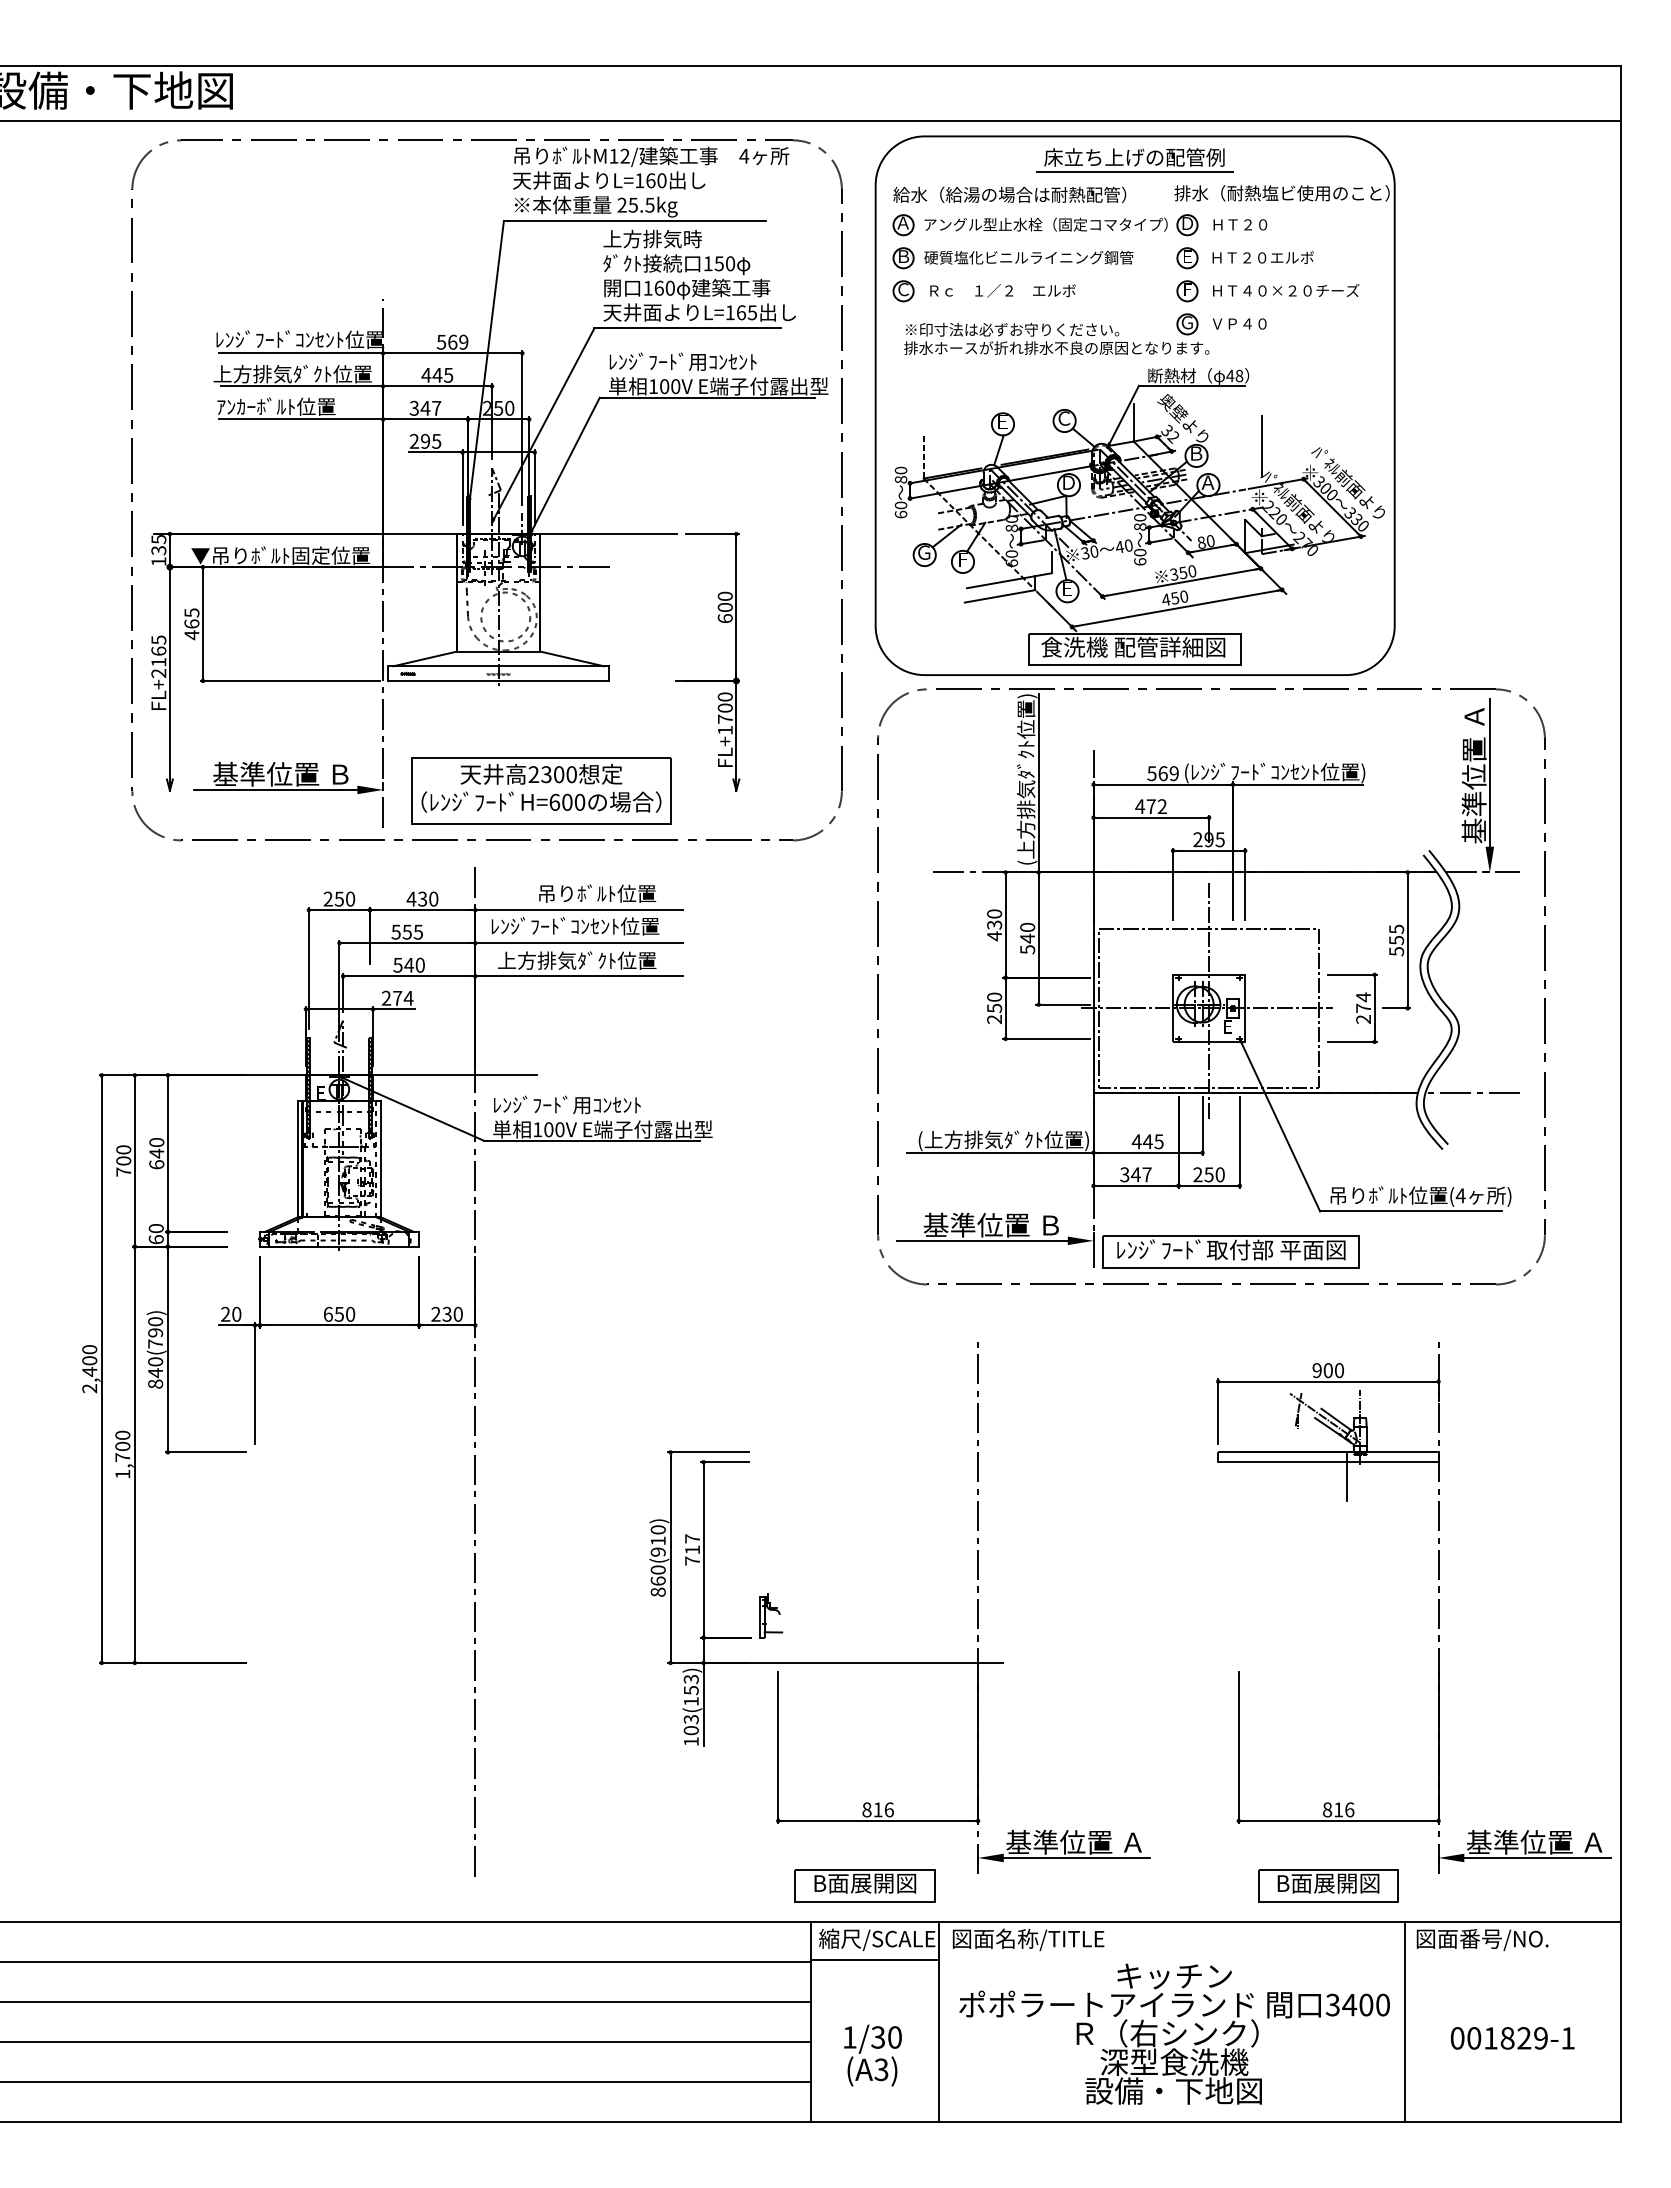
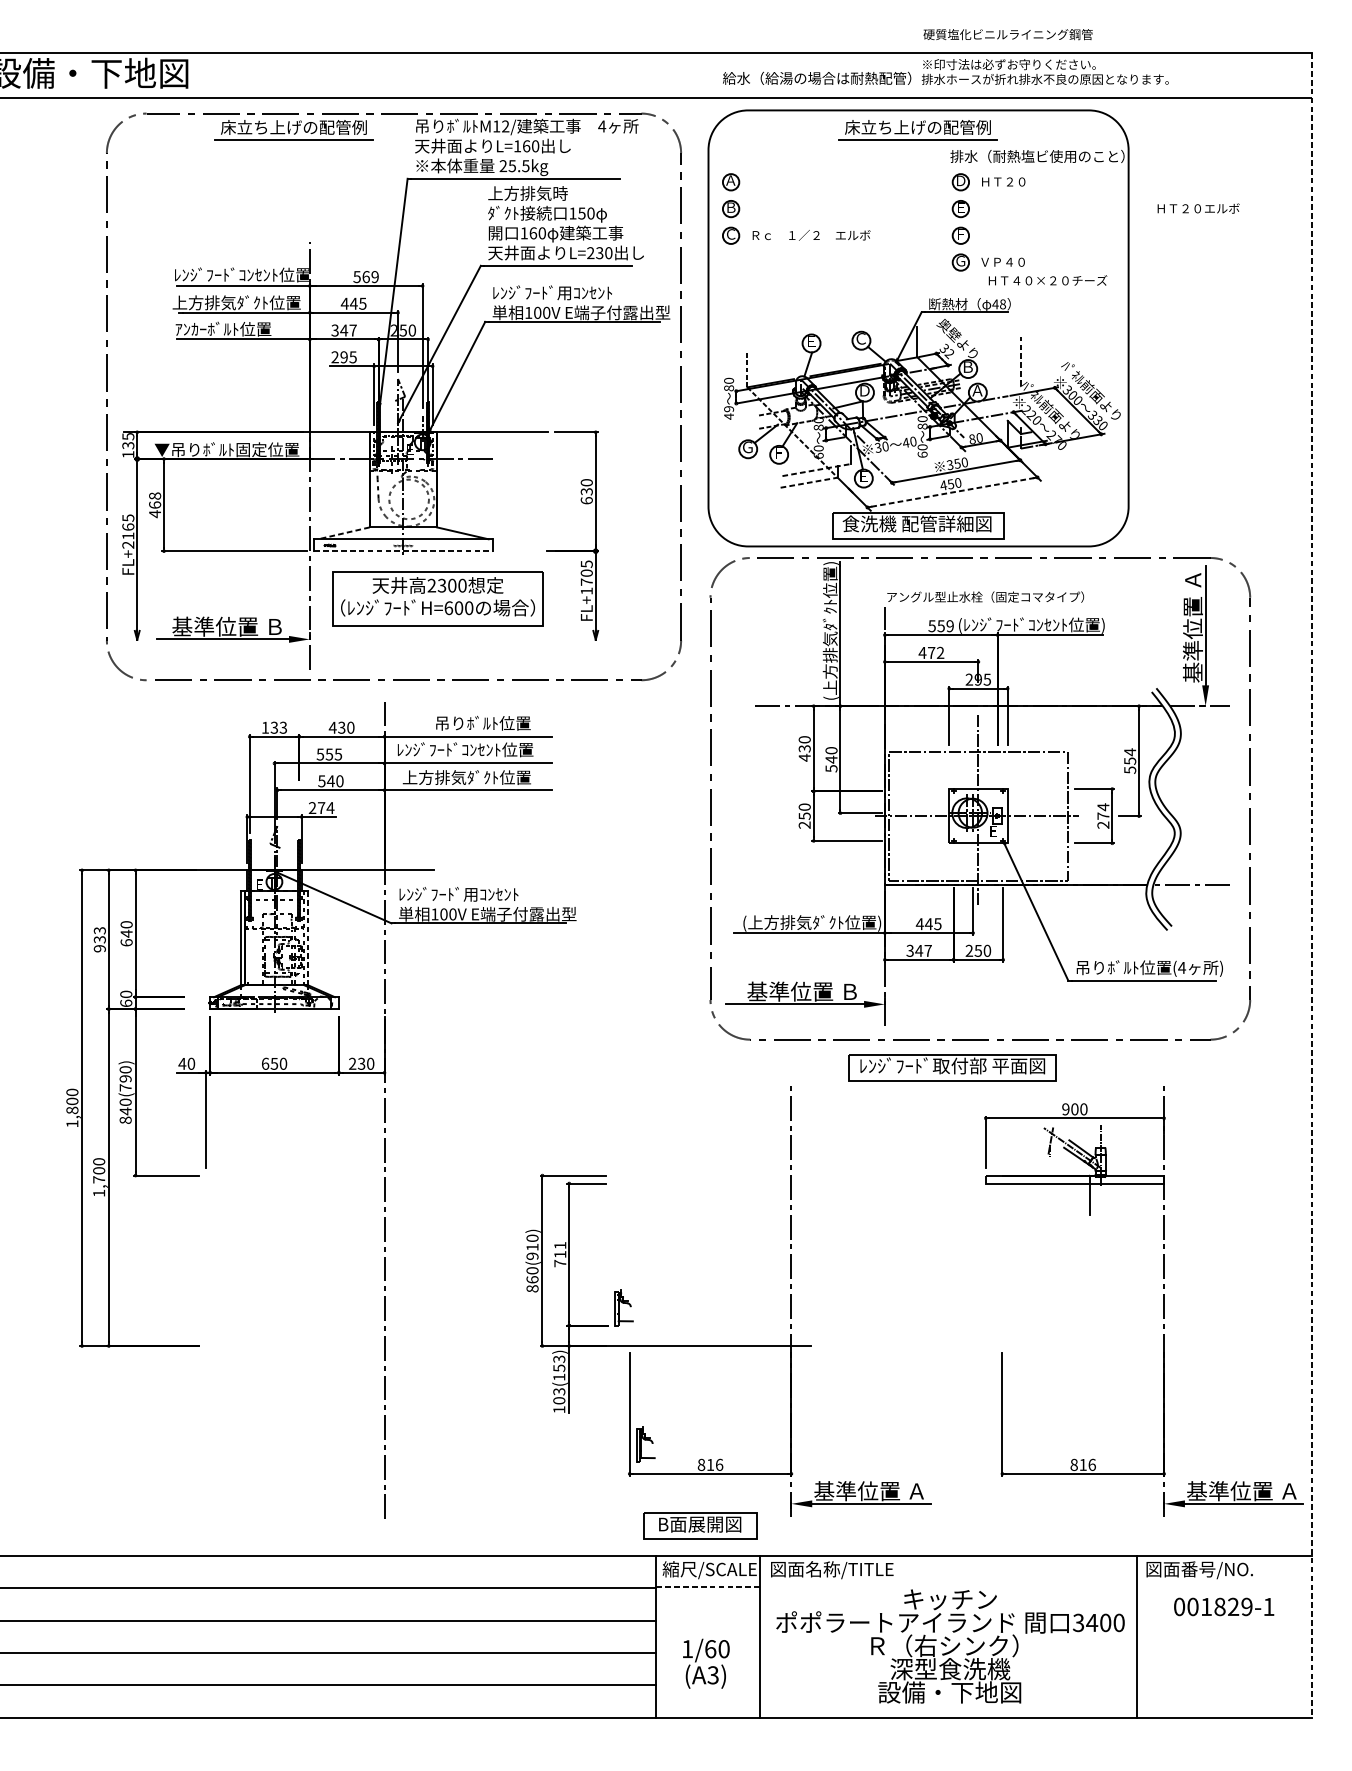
part: (363, 160) -> (293, 129), added
text: (1009, 194) -> (816, 78), moved
text: (1045, 224) -> (985, 596), moved
text: (1028, 257) -> (1007, 34), moved
text: (1262, 257) -> (1198, 208), moved
text: (1286, 290) -> (1048, 280), moved
text: (741, 312) -> (599, 252), L=165 -> L=230
text: (1056, 338) -> (1045, 71), moved
line: (1261, 445) -> (1020, 360), solid -> dashed
text: (900, 509) -> (728, 412), 60 -> 49
line: (1009, 580) -> (816, 469), solid -> dashed
line: (1000, 596) -> (809, 482), solid -> dashed
text: (725, 607) -> (586, 491), 600 -> 630
line: (1179, 607) -> (954, 491), solid -> dashed
text: (191, 612) -> (154, 495), 465 -> 468
line: (425, 658) -> (344, 533), solid -> dashed
line: (498, 680) -> (403, 550), solid -> dashed
text: (724, 696) -> (586, 563), FL+1700 -> FL+1705
text: (1162, 773) -> (940, 626), 569 -> 559
part: (541, 790) -> (438, 598), moved
text: (339, 898) -> (274, 727), 250 -> 133
text: (1396, 929) -> (1130, 752), 555 -> 554
line: (1620, 1094) -> (1311, 885), solid -> dashed
line: (381, 1159) -> (308, 938), solid -> dashed
text: (123, 1160) -> (99, 939), 700 -> 933
part: (1230, 1251) -> (952, 1067), moved
text: (225, 1313) -> (182, 1063), 20 -> 40
text: (89, 1380) -> (72, 1117), 2,400 -> 1,800
text: (692, 1538) -> (560, 1245), 717 -> 711
part: (798, 1784) -> (646, 1444), added
part: (1328, 1885) -> (1075, 1526), removed
line: (875, 1960) -> (708, 1586), solid -> dashed
text: (878, 2037) -> (710, 1649), 1/30 -> 1/60
text: (1512, 2038) -> (1223, 1607), moved

